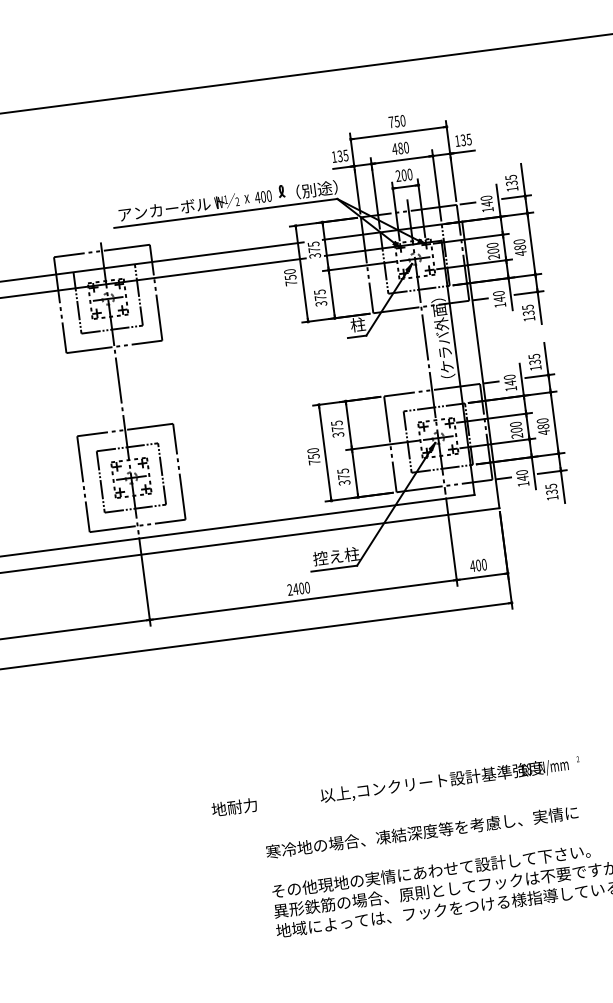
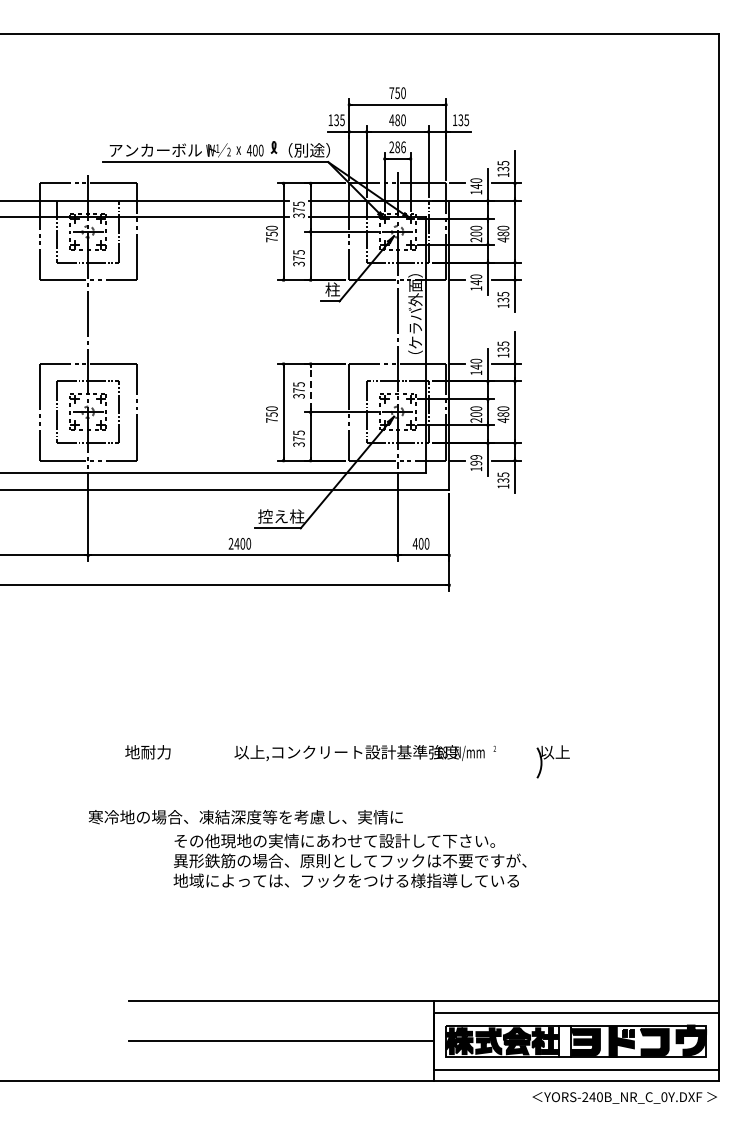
text: (406, 174) -> (400, 146), 200 -> 286
line: (348, 424) -> (310, 387), solid -> dashed
text: (522, 475) -> (476, 460), 140 -> 199
text: (421, 832) -> (245, 817), moved

